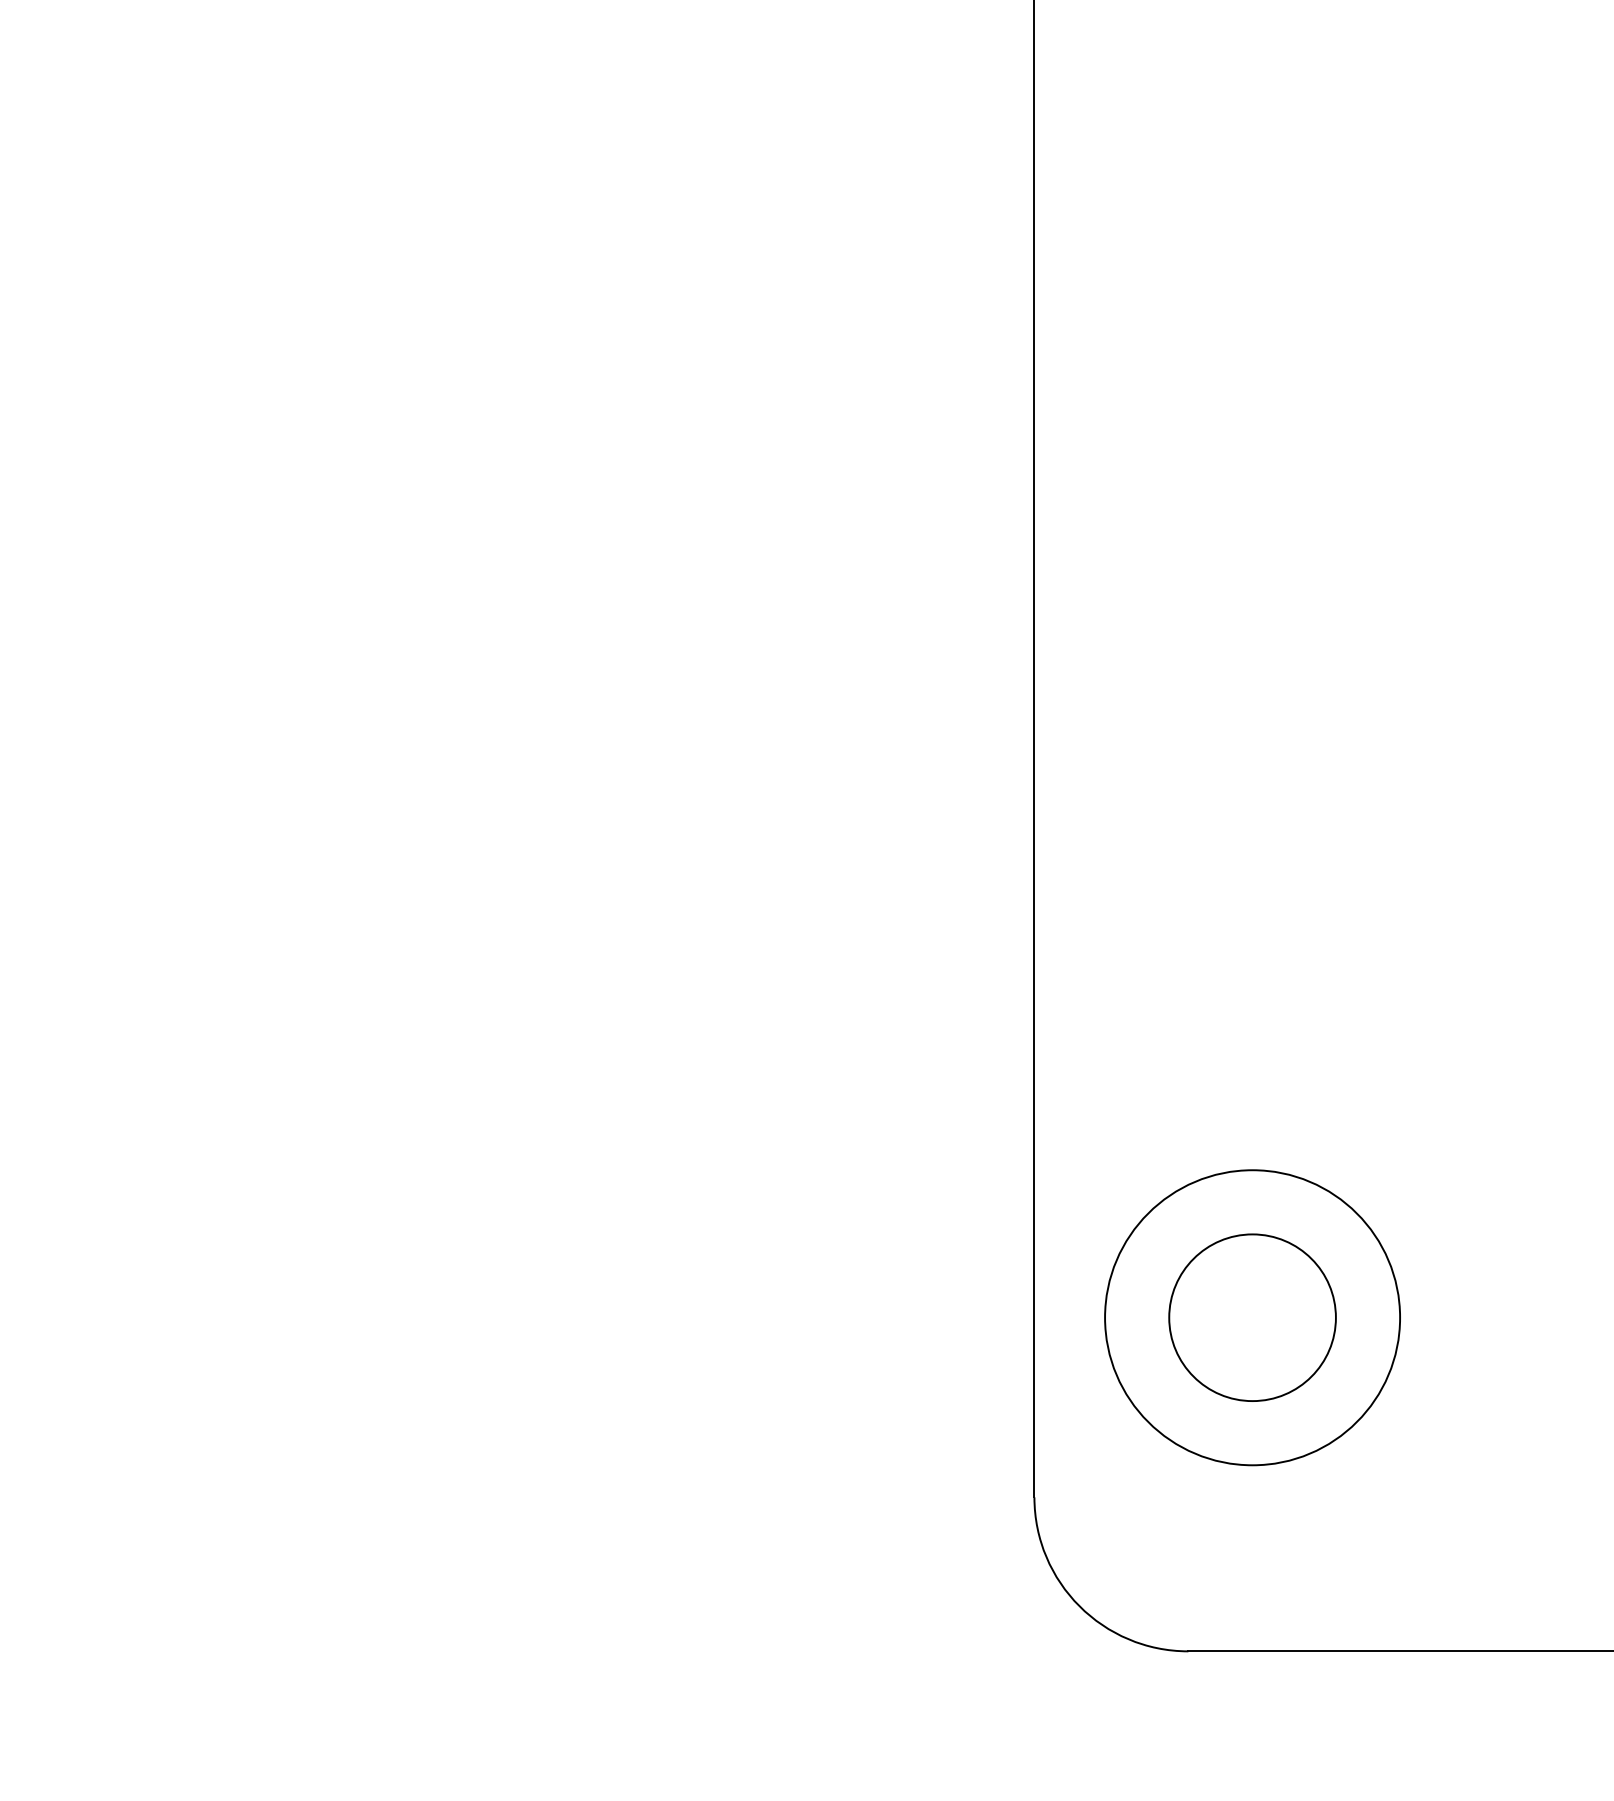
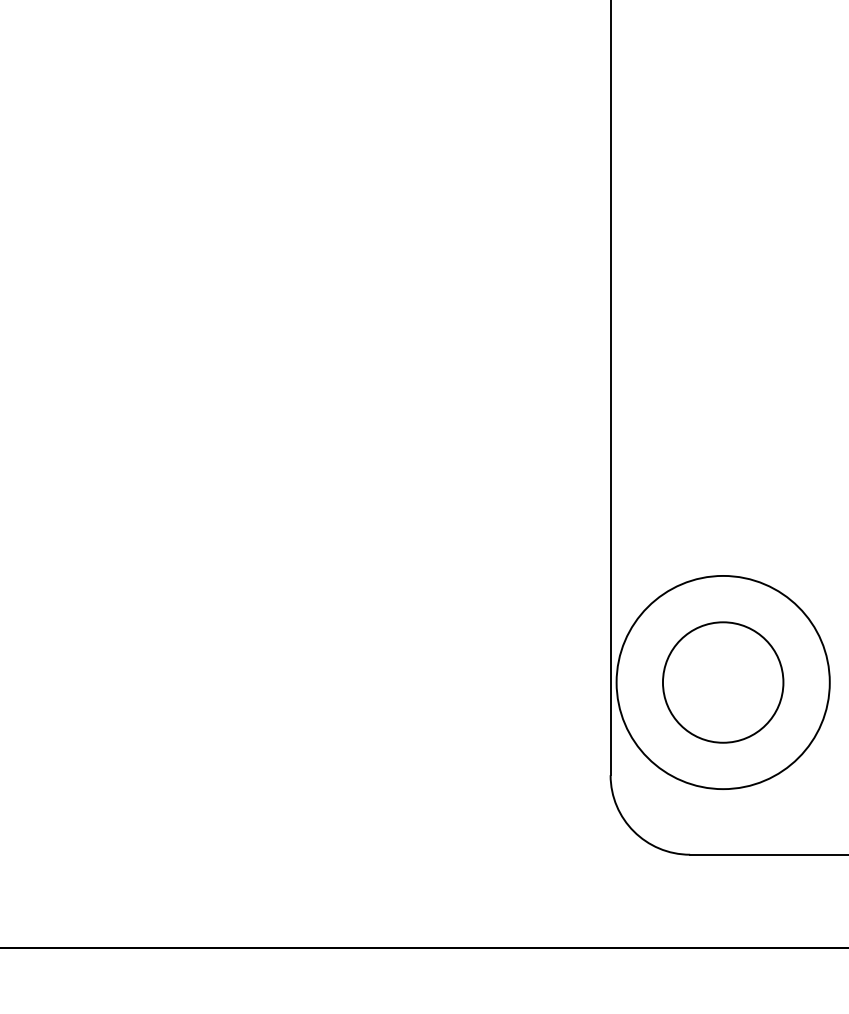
circle: (1253, 1317) -> (723, 682), size x1.4
circle: (1253, 1317) -> (723, 682), size x1.4

